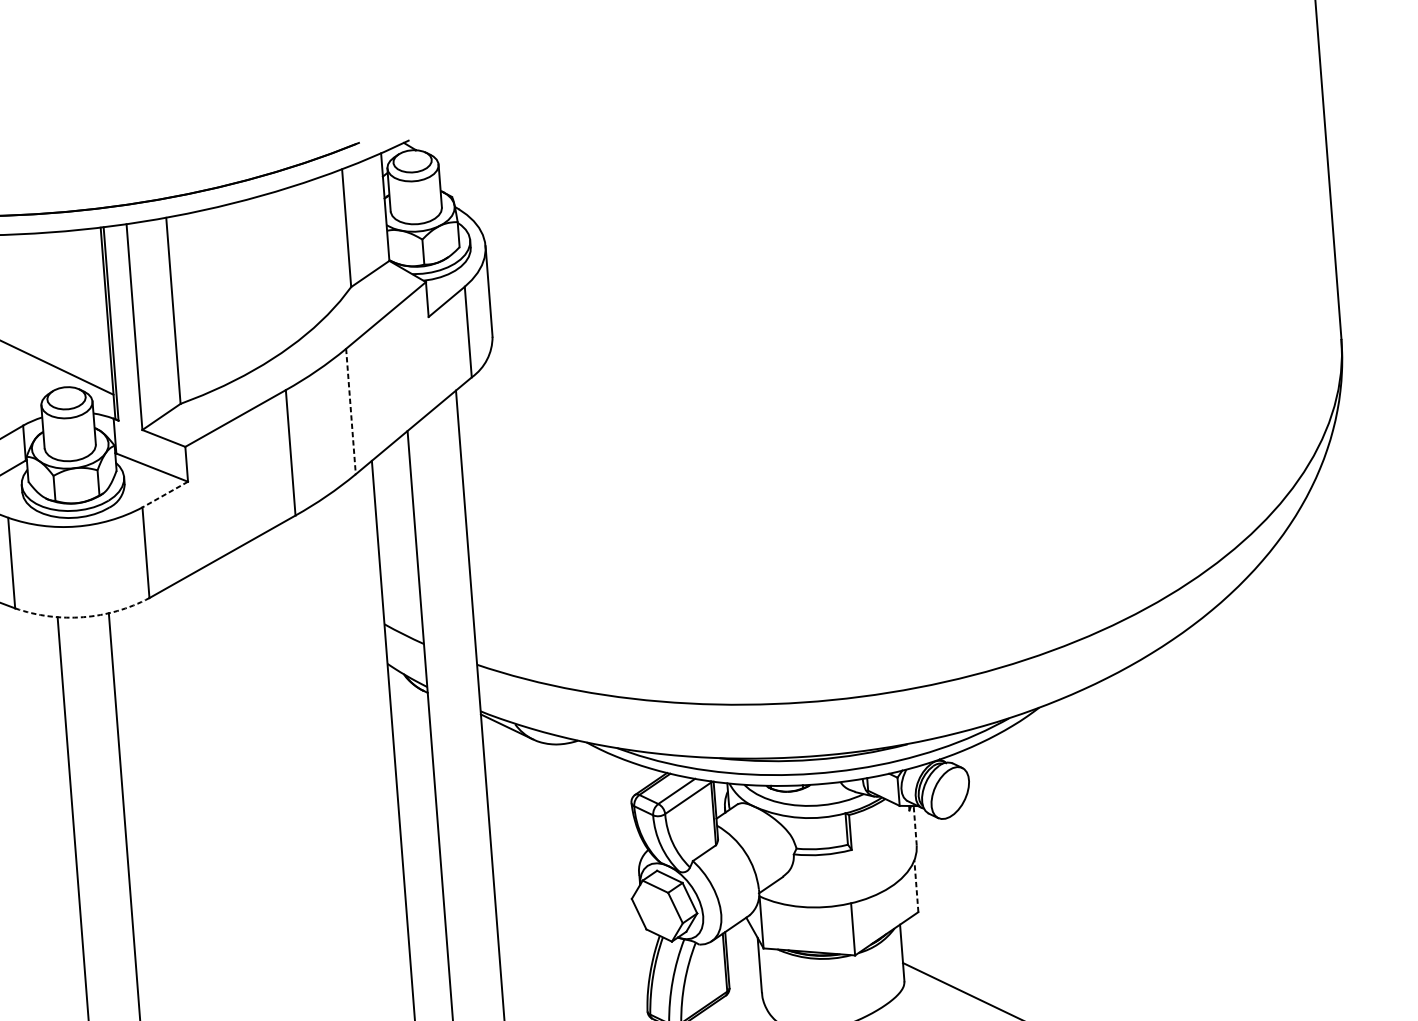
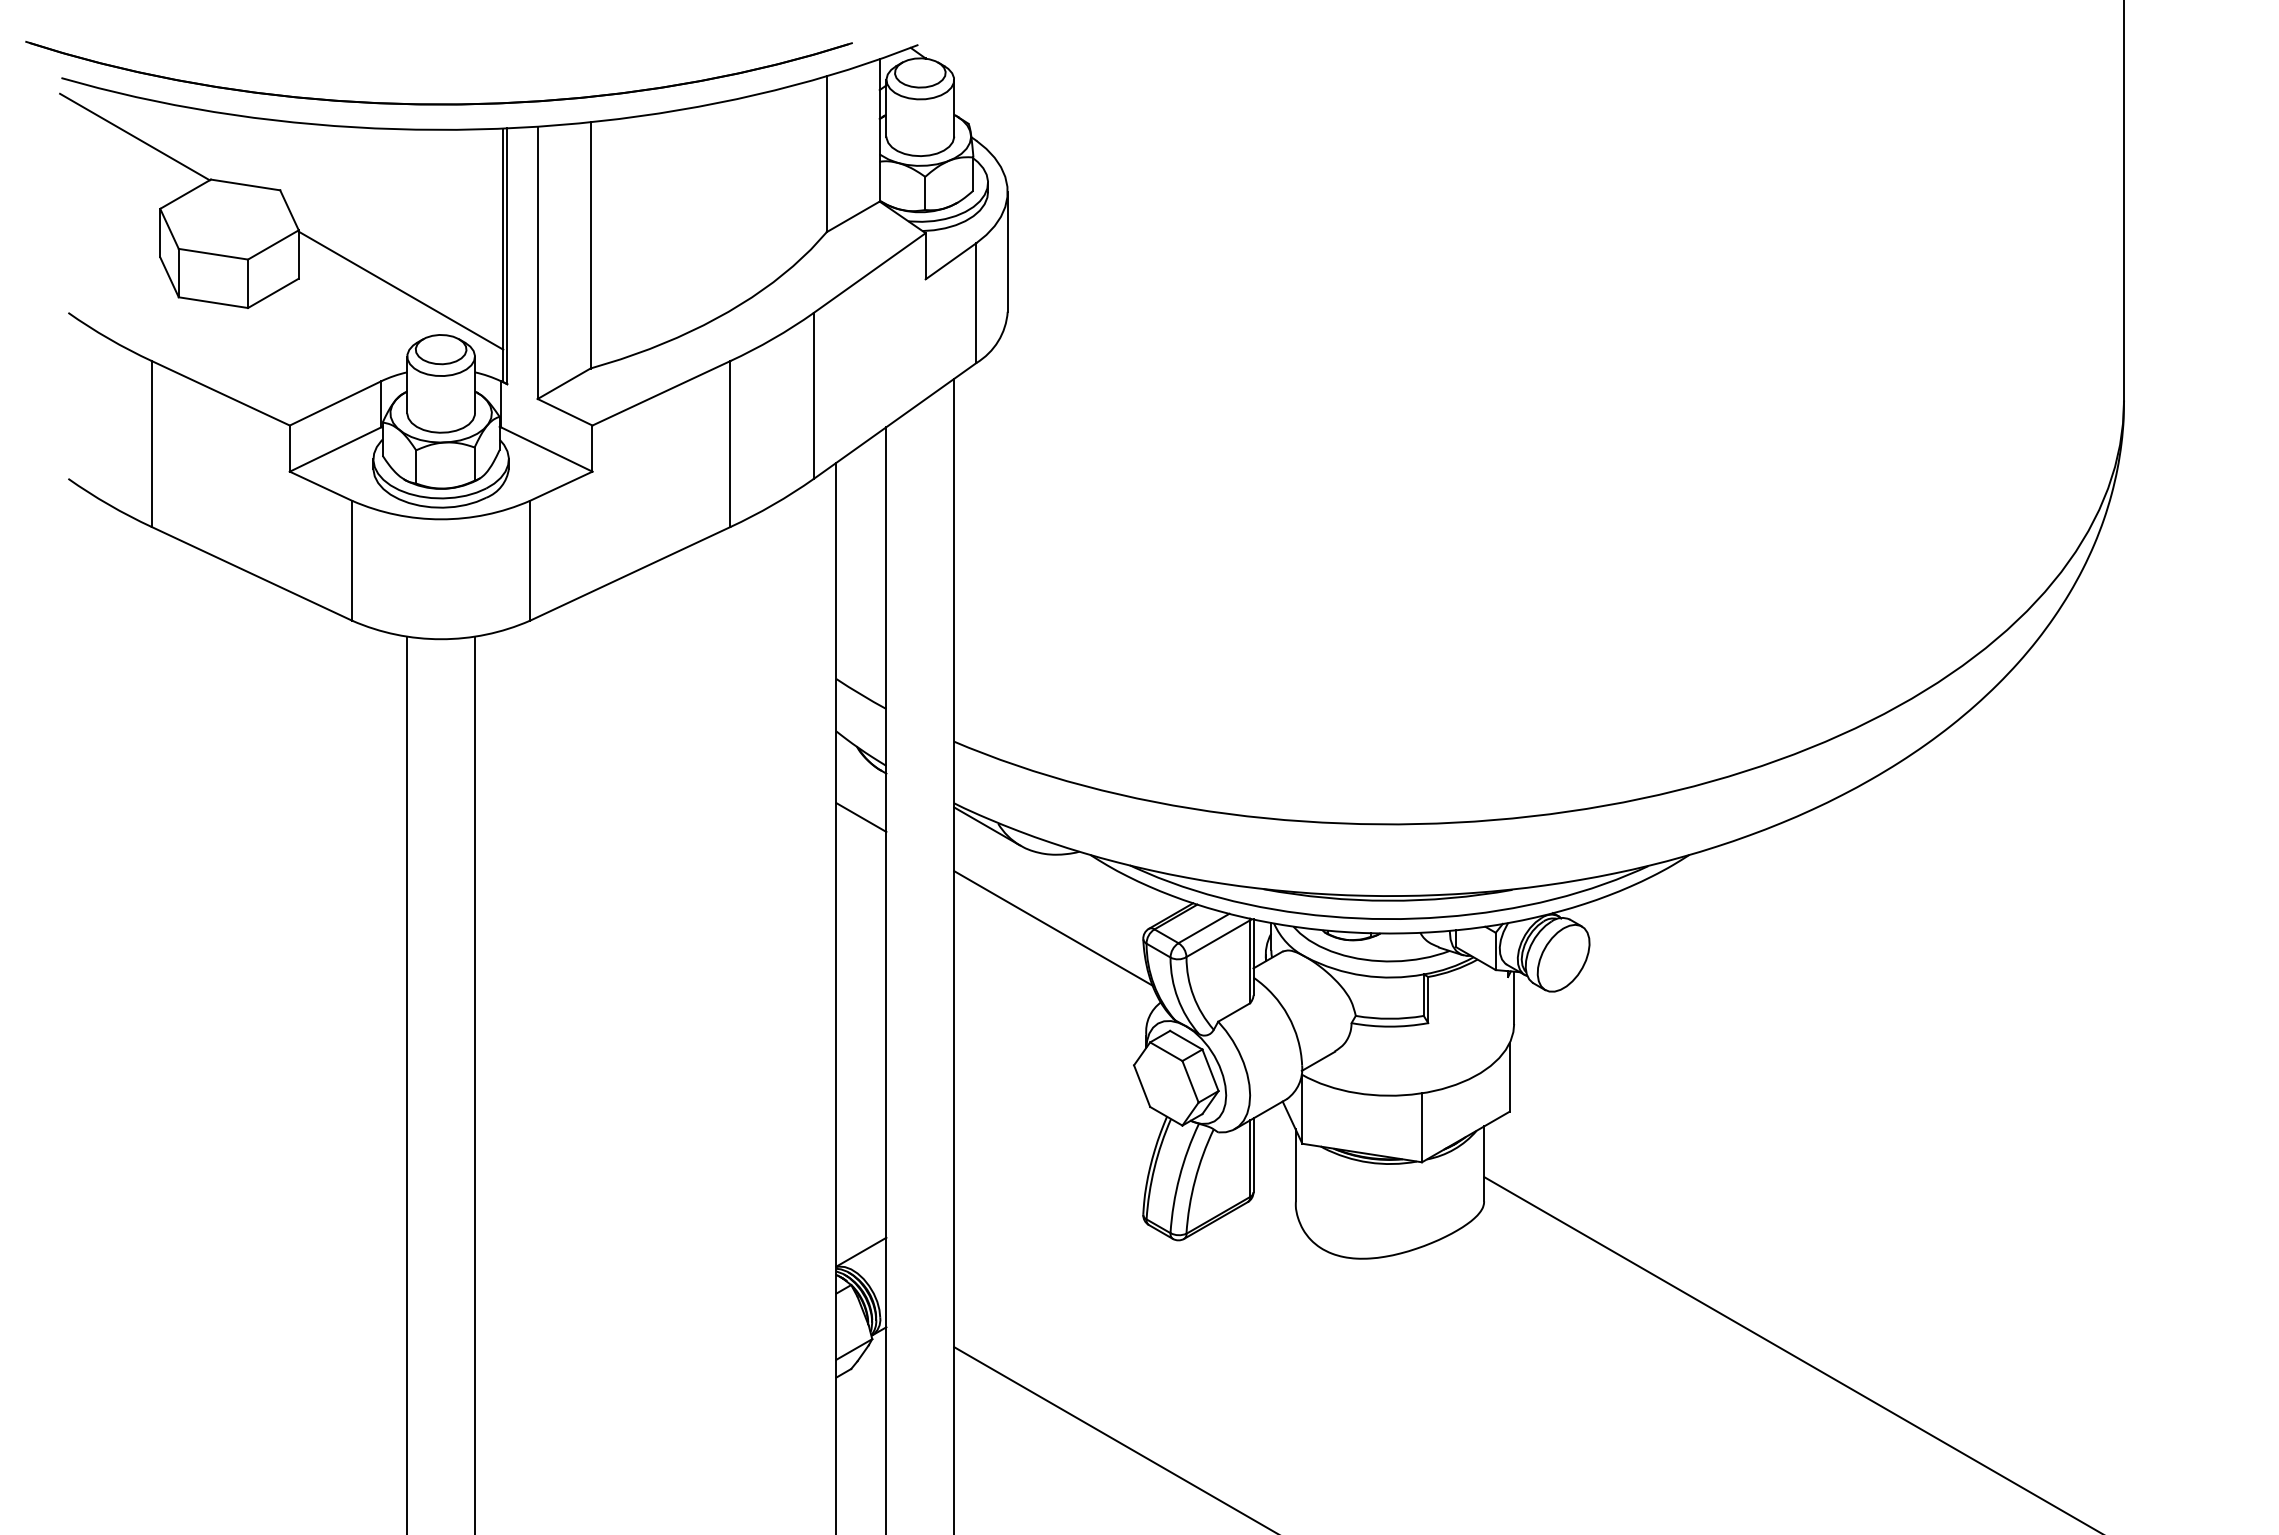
line: (350, 412) -> (813, 396), dashed -> solid
line: (164, 494) -> (560, 486), dashed -> solid
arc: (83, 617) -> (441, 639), dashed -> solid
line: (411, 727) -> (861, 817), added
line: (563, 800) -> (1053, 928), added
line: (915, 825) -> (1514, 997), dashed -> solid
line: (916, 886) -> (1509, 1077), dashed -> solid

